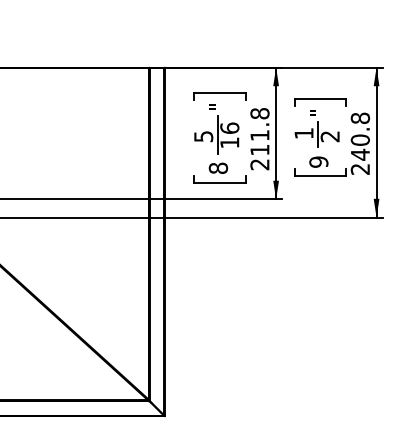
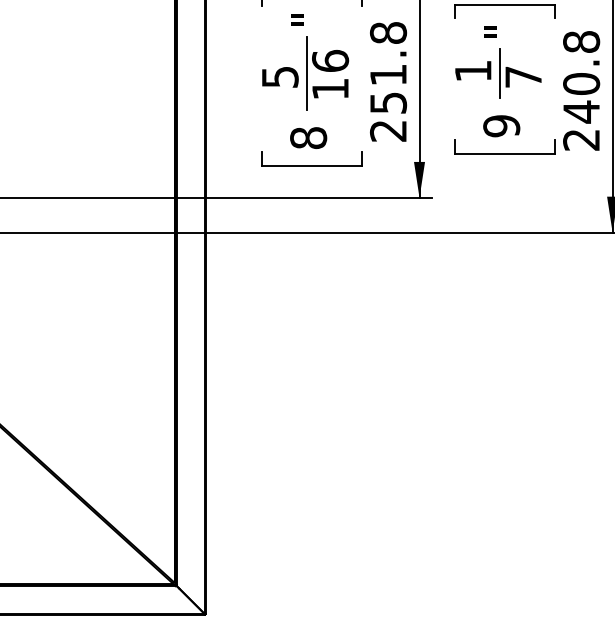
text: (329, 136) -> (522, 76), 2 -> 7
text: (259, 149) -> (387, 101), 211.8 -> 251.8

